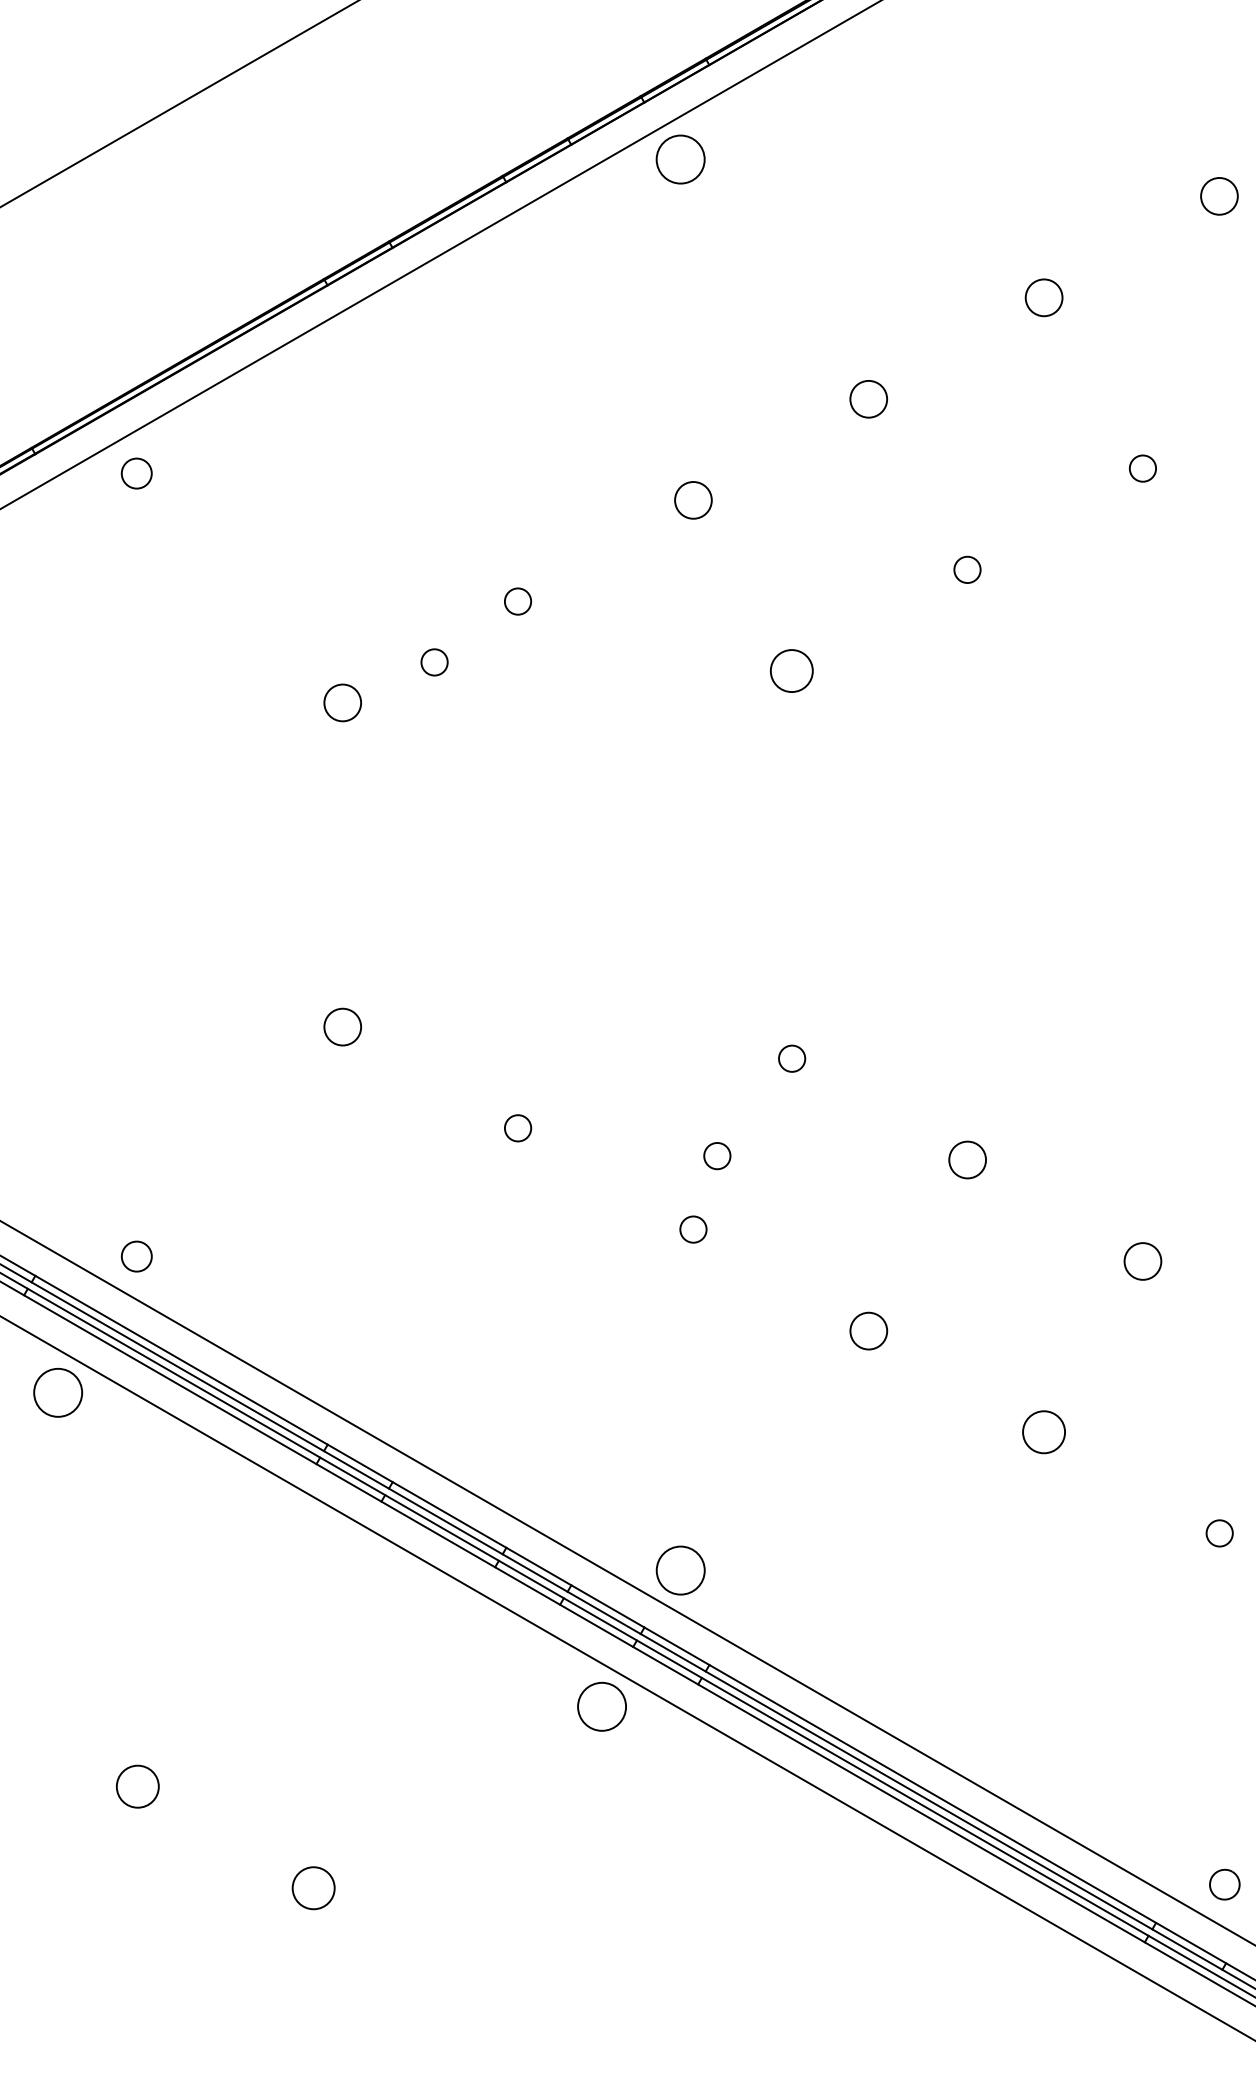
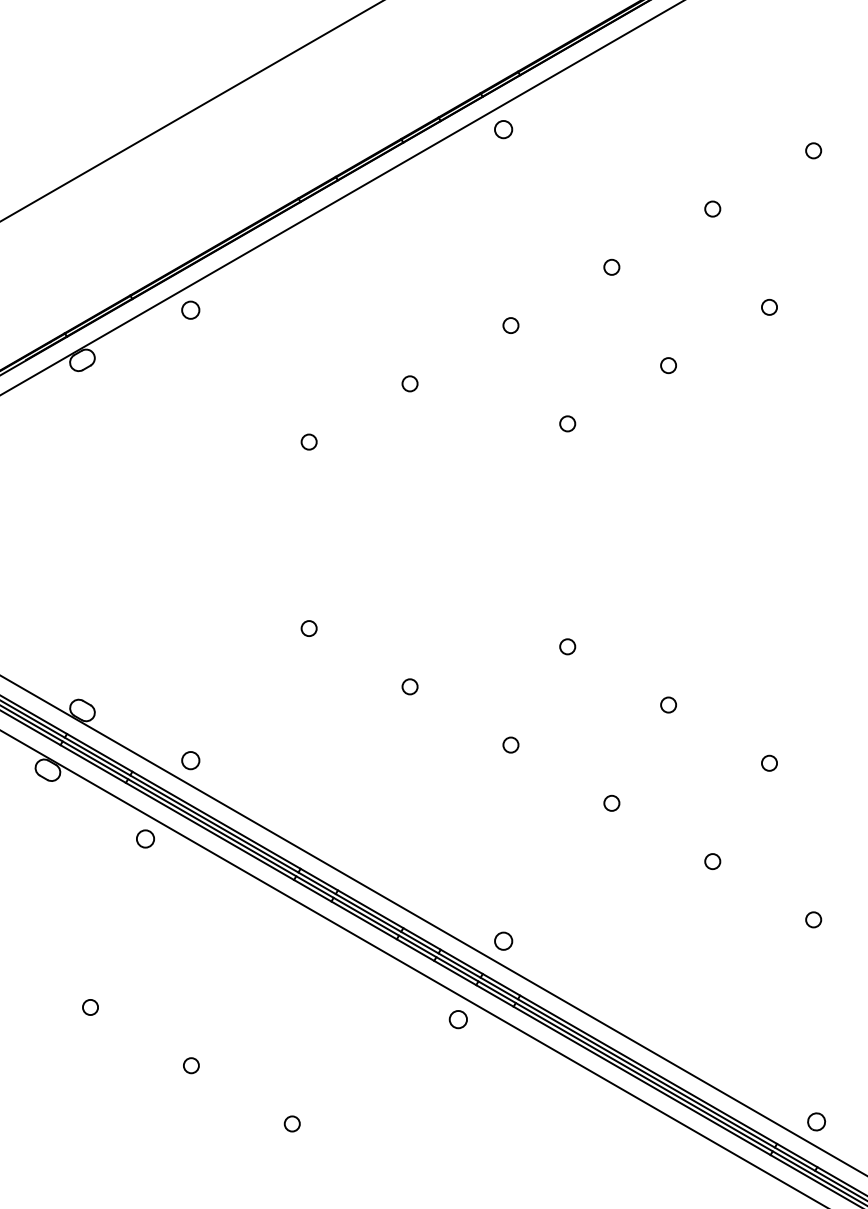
circle: (680, 159) -> (503, 129), size x0.62
circle: (1219, 195) -> (813, 150), size x0.71
circle: (1043, 296) -> (712, 208), size x0.71
circle: (868, 397) -> (611, 266), size x0.71
circle: (692, 500) -> (510, 325), size x0.71
circle: (433, 661) -> (361, 418), removed
circle: (791, 670) -> (567, 423), size x0.62
circle: (341, 701) -> (308, 441), size x0.71
circle: (341, 1026) -> (308, 628), size x0.71
circle: (716, 1155) -> (524, 702), removed
circle: (967, 1159) -> (668, 704), size x0.71
circle: (1142, 1259) -> (769, 762), size x0.71
circle: (868, 1329) -> (611, 802), size x0.71
circle: (58, 1391) -> (145, 838), size x0.62
circle: (1043, 1431) -> (712, 861), size x0.62
circle: (680, 1569) -> (503, 940), size x0.62
circle: (602, 1706) -> (458, 1019), size x0.62
circle: (138, 1786) -> (191, 1065), size x0.62
circle: (311, 1887) -> (291, 1123), size x0.62

